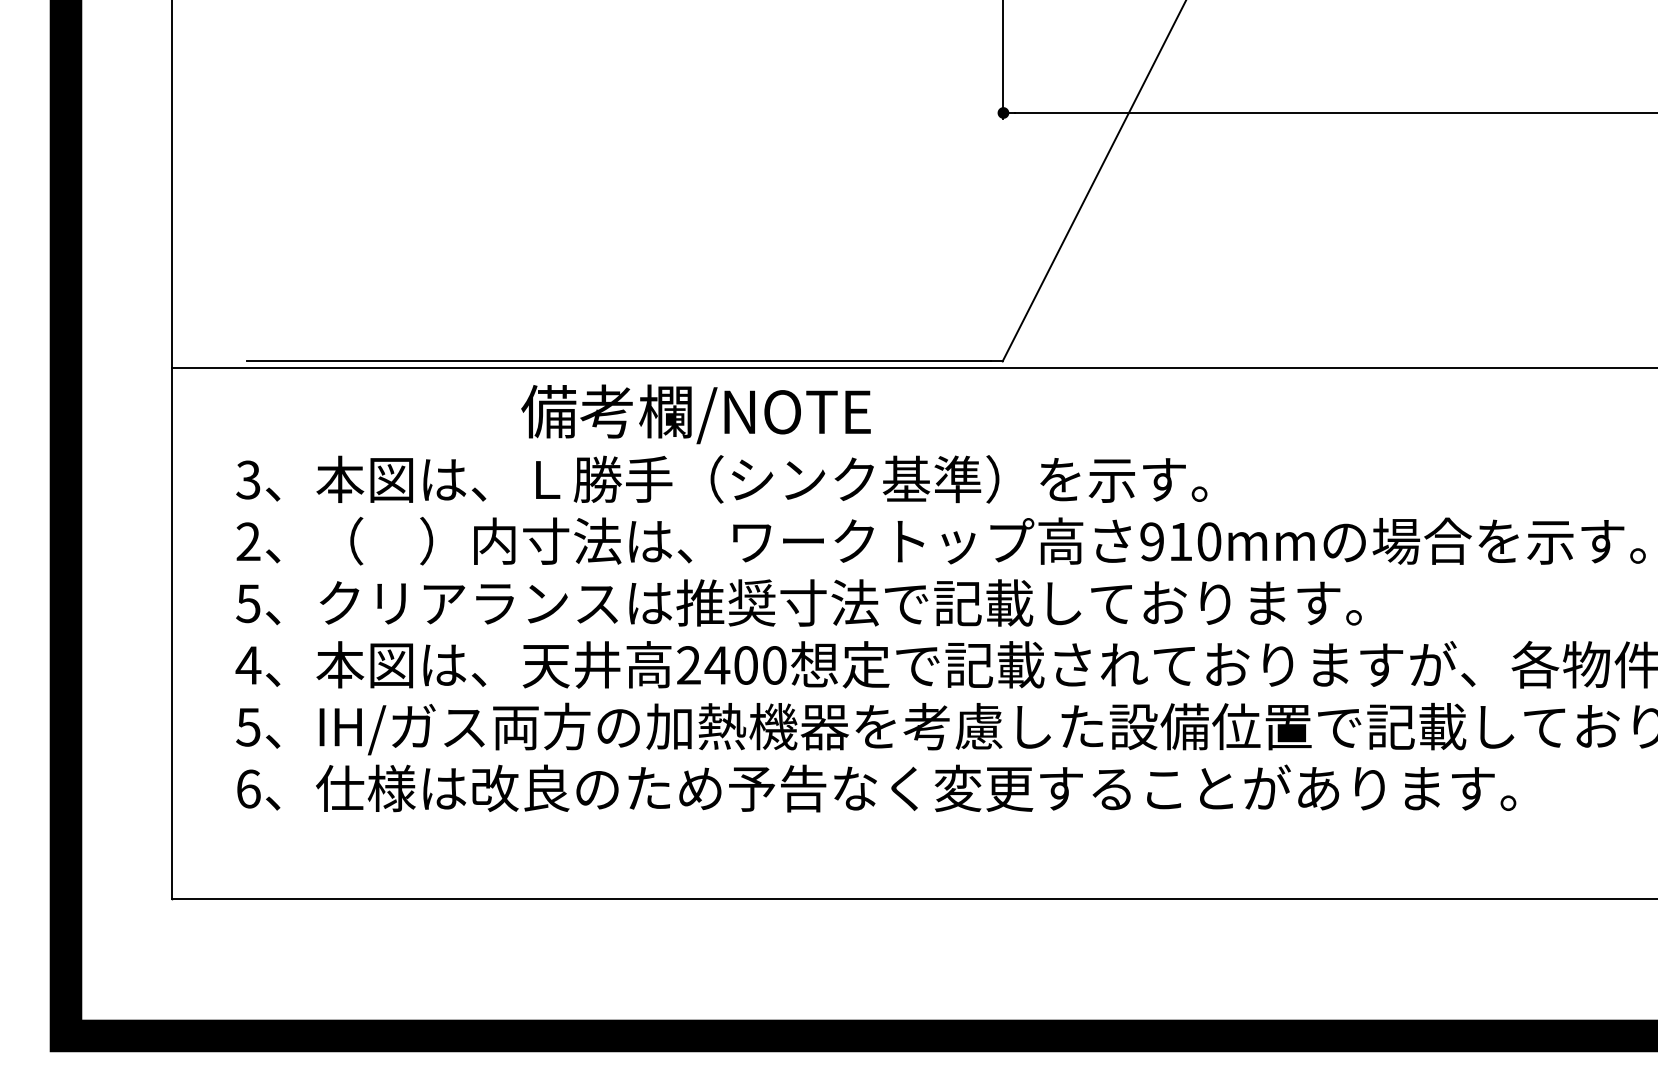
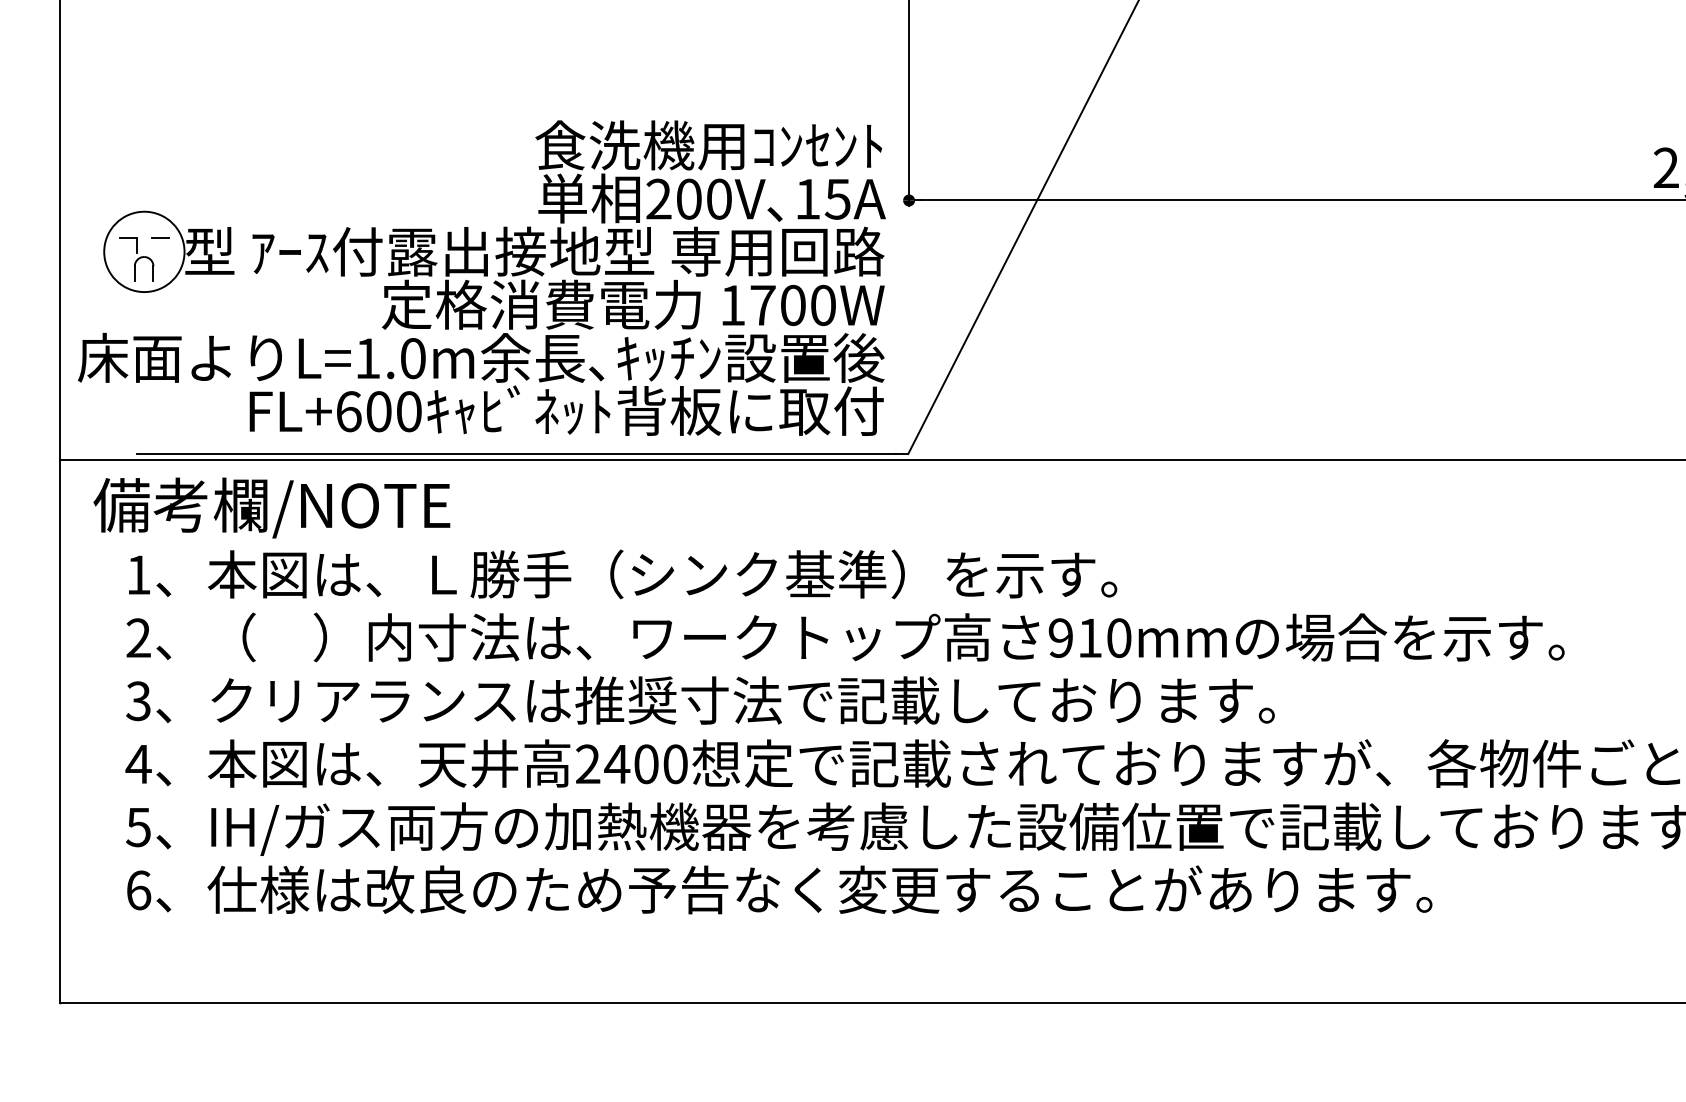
part: (584, 188) -> (481, 277), added
text: (695, 414) -> (271, 508), moved
text: (248, 479) -> (138, 574), 3 -> 1
text: (248, 603) -> (138, 701), 5 -> 3

